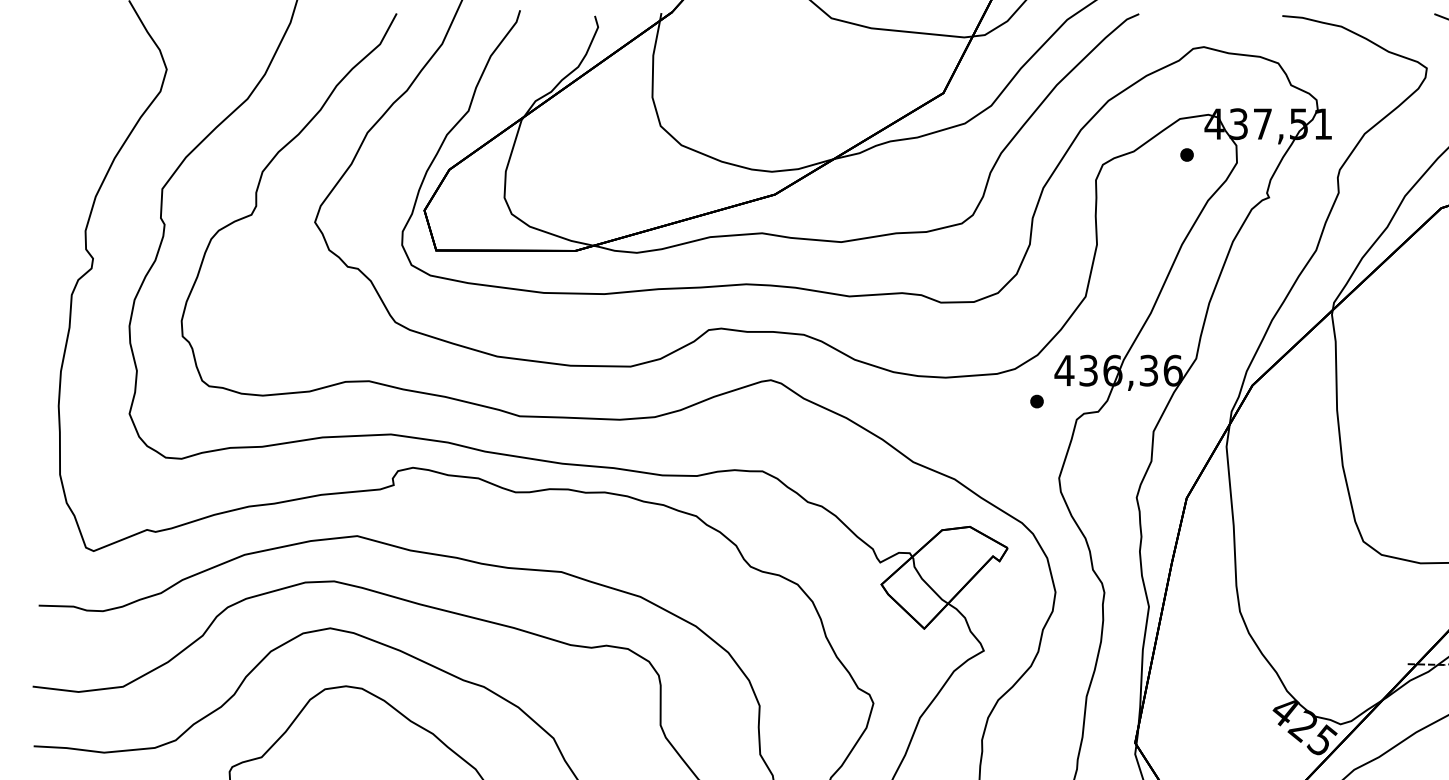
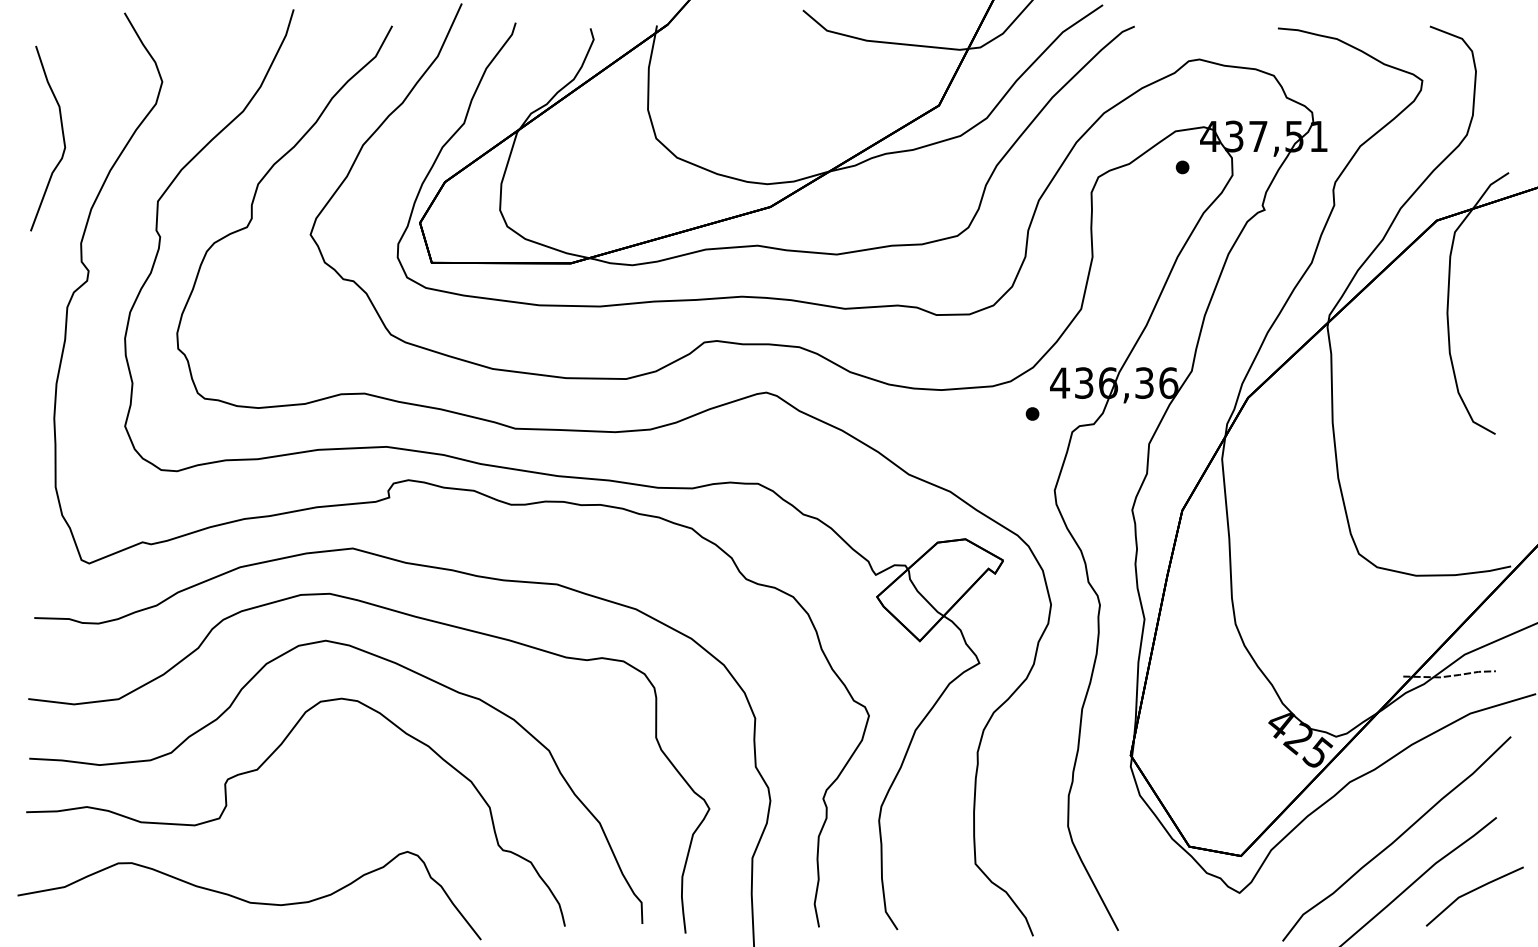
curve: (66, 125) -> (62, 137), added

